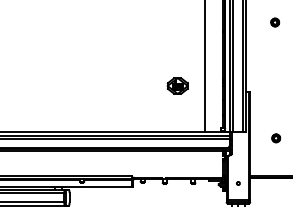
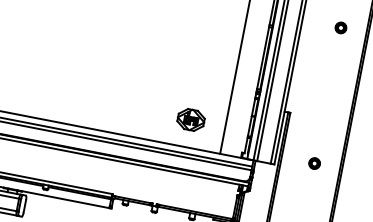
part: (177, 85) -> (190, 119), moved
part: (276, 138) -> (314, 163), moved

